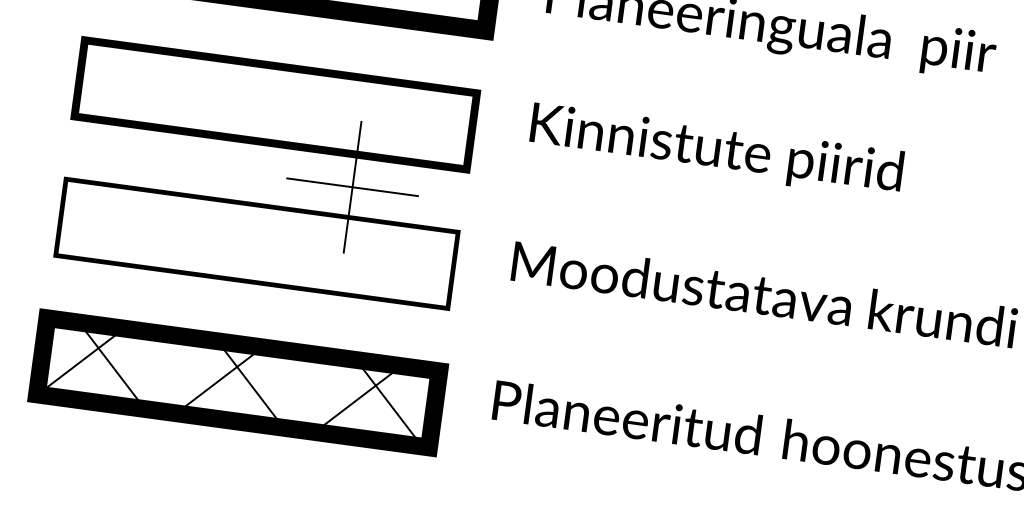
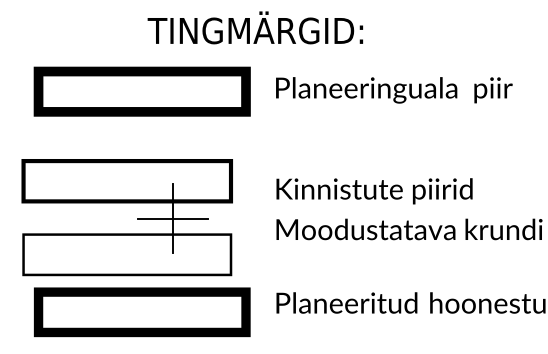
text: (716, 151) -> (374, 191), moved
part: (285, 177) -> (137, 218), moved
hatch: (234, 382) -> (140, 312), removed

